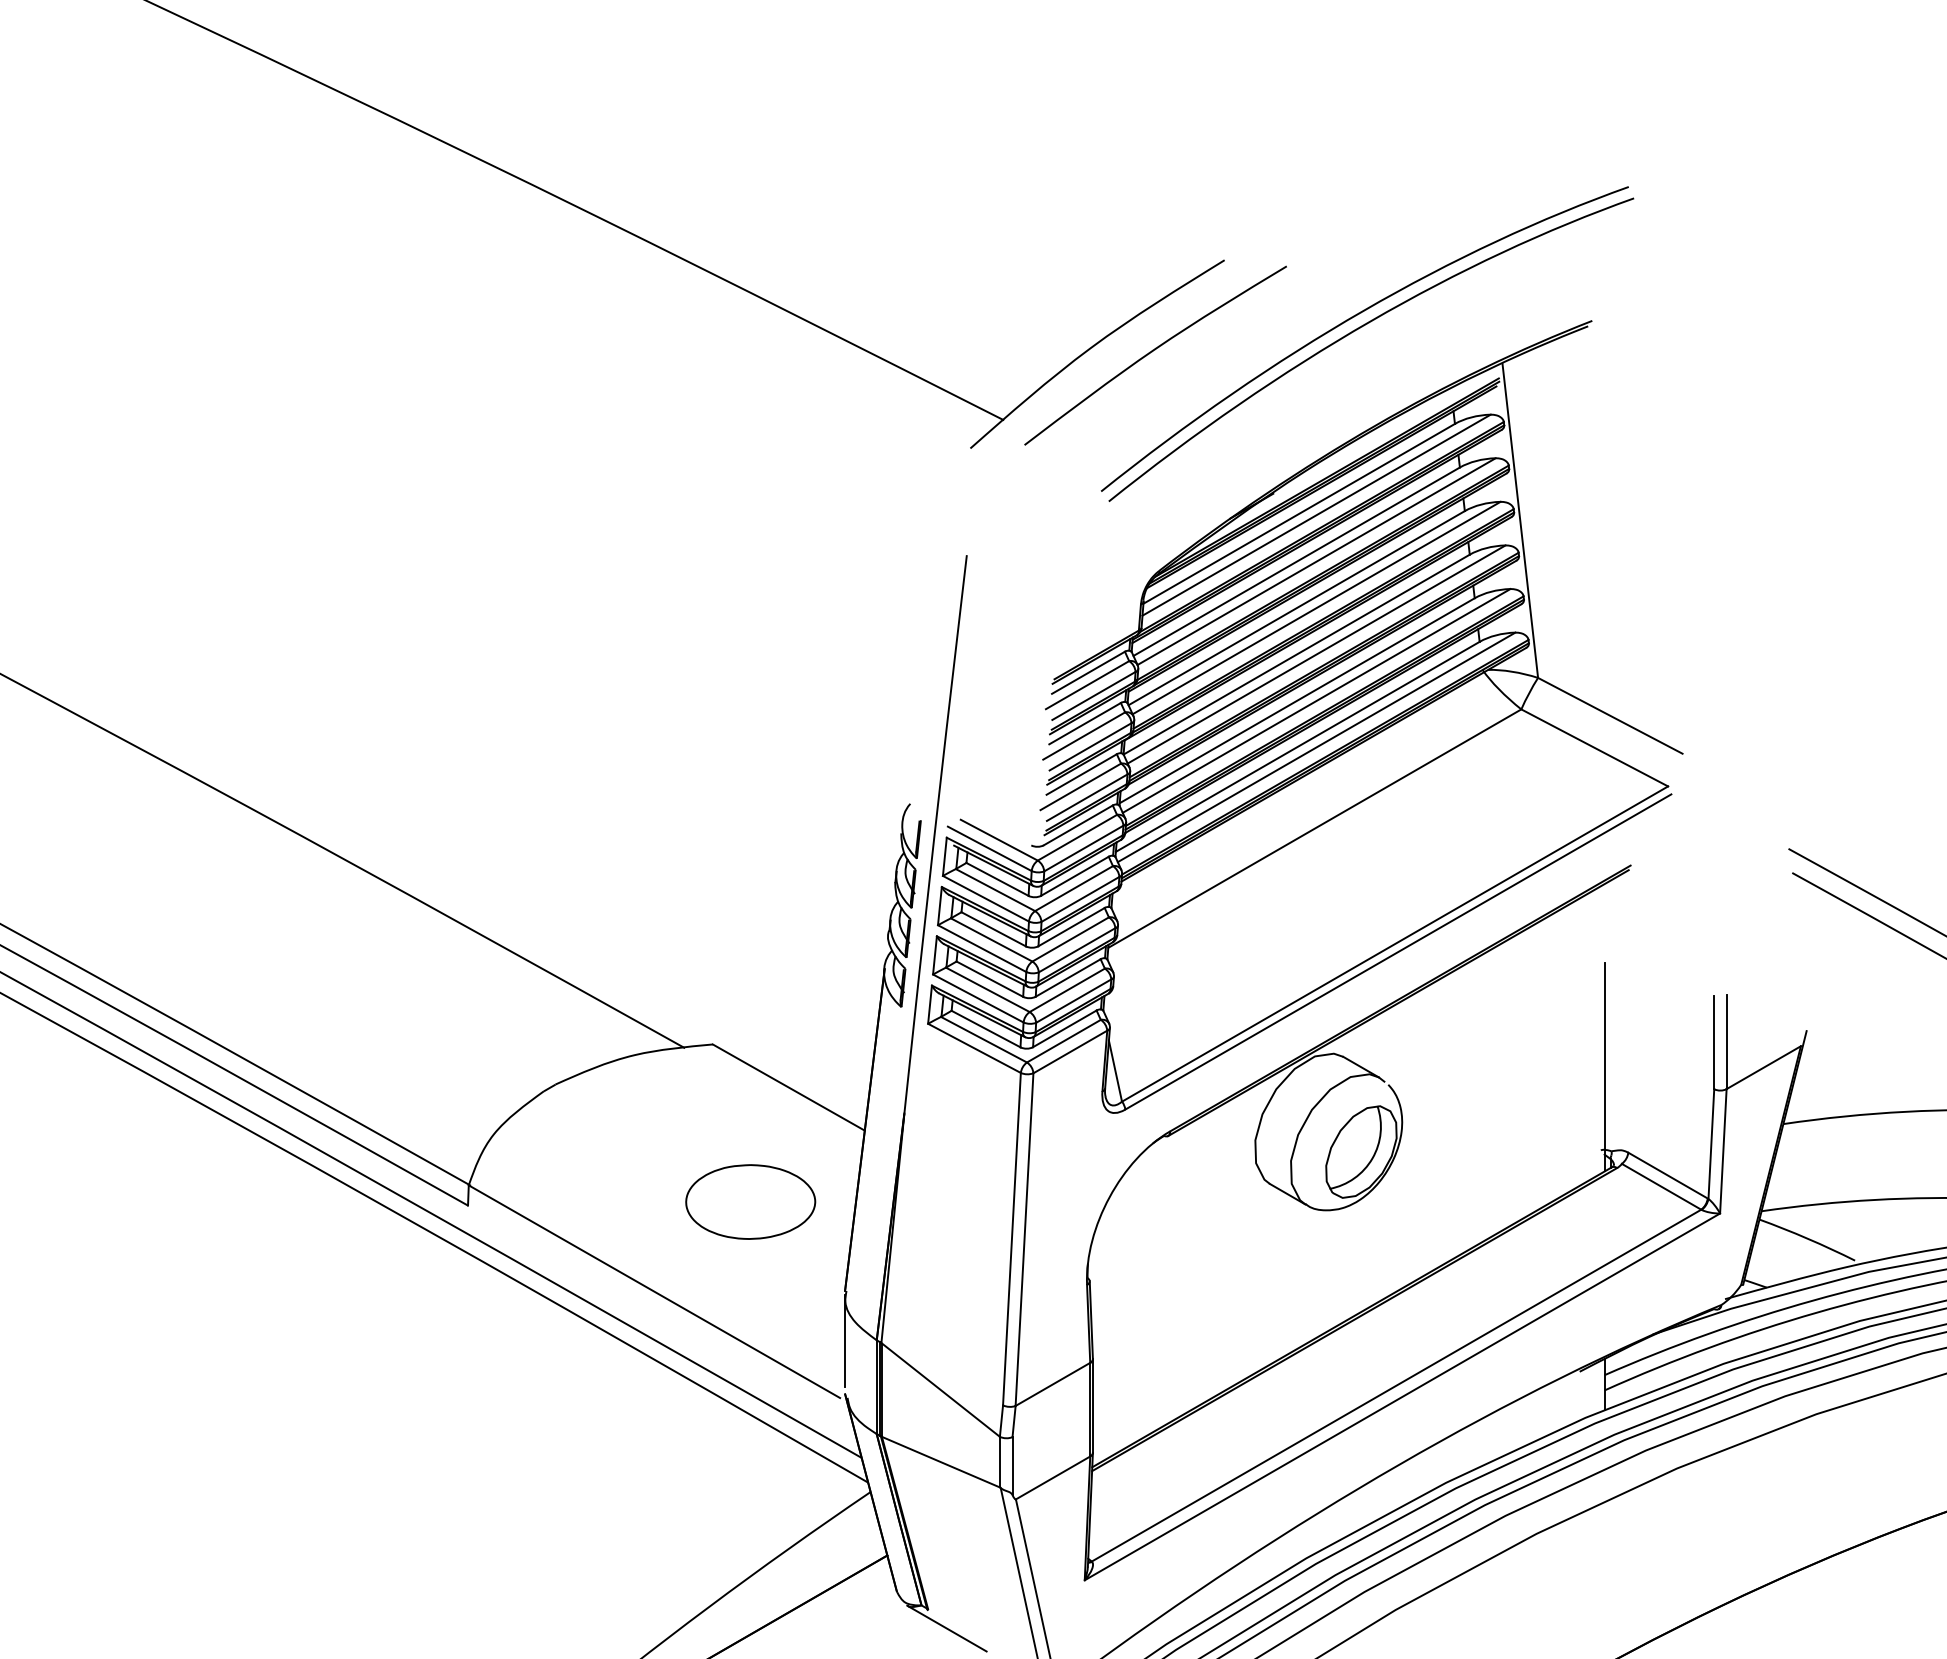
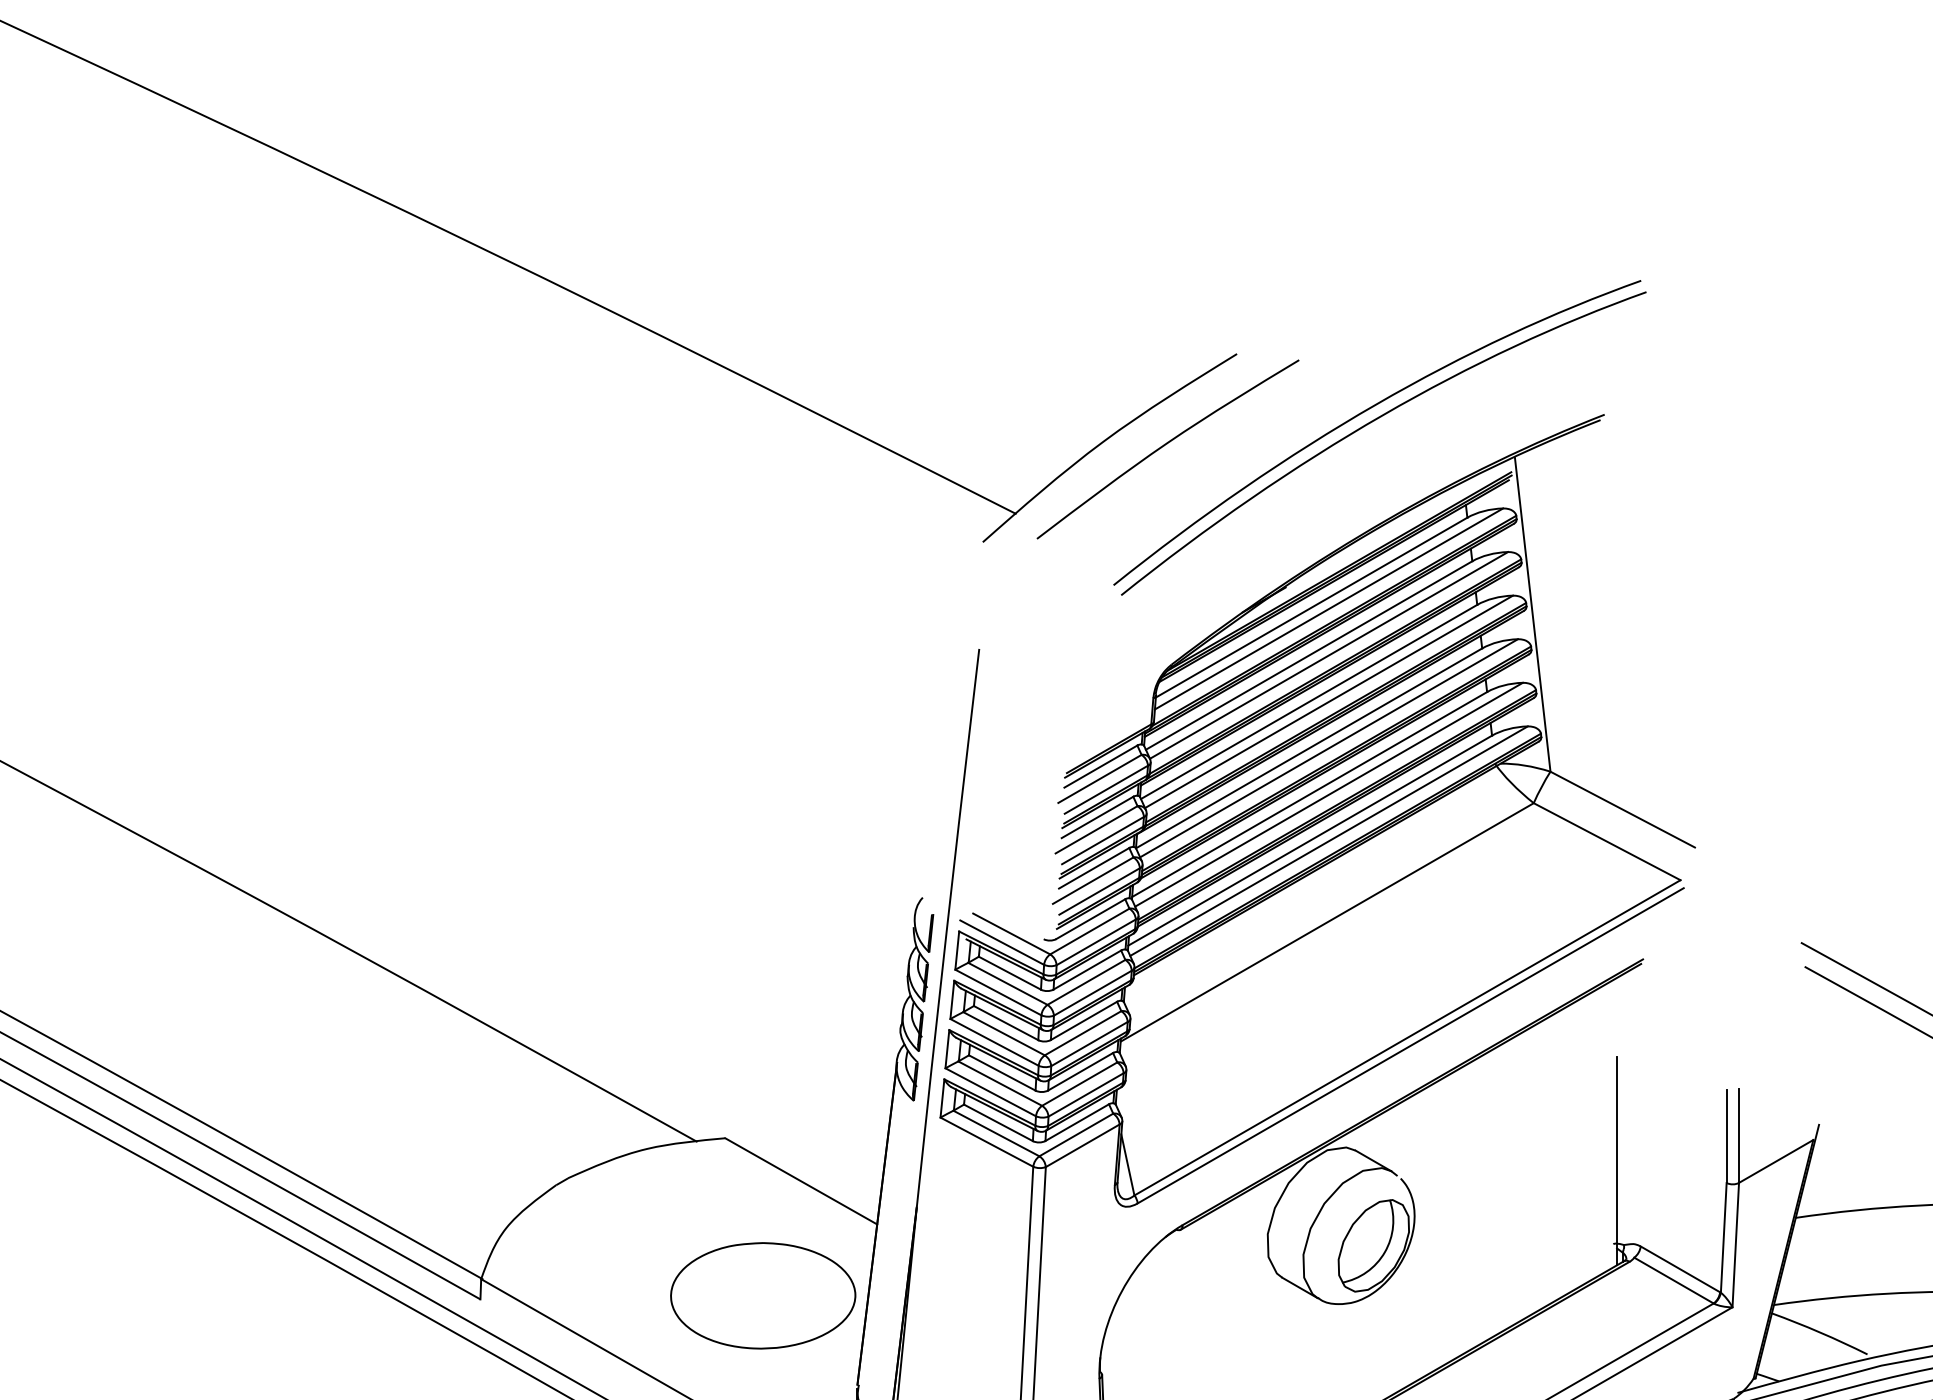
part: (750, 1201) -> (762, 1295), size x1.43

